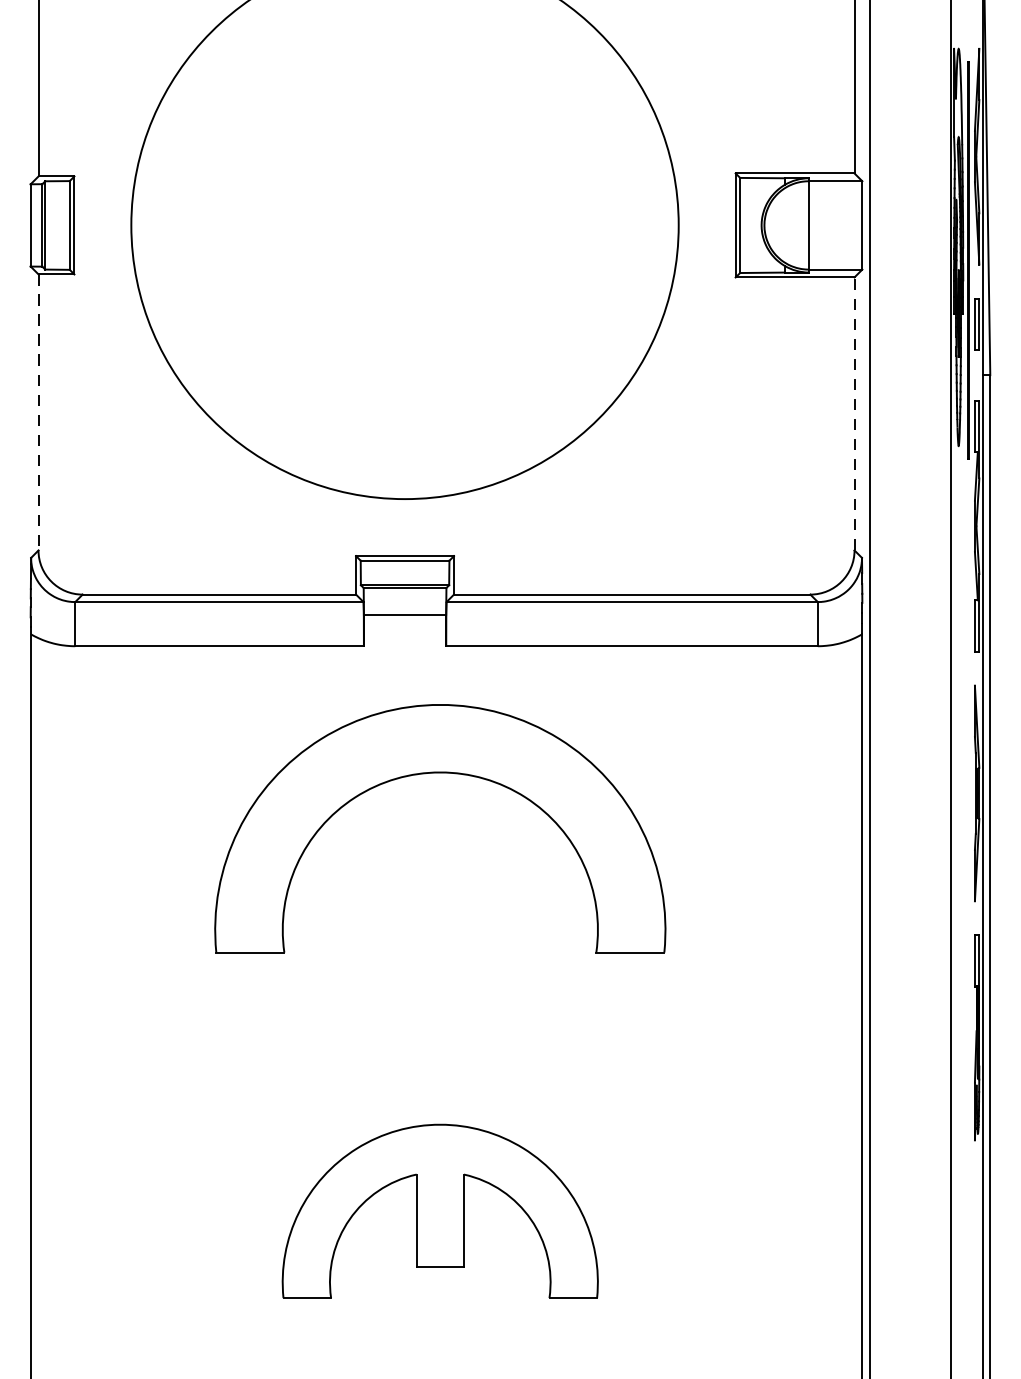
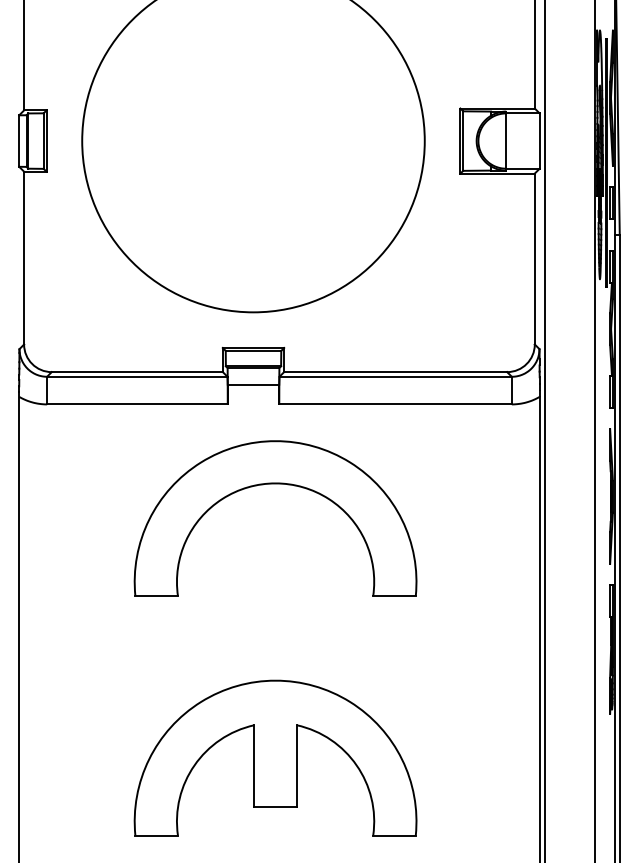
line: (39, 413) -> (24, 258), dashed -> solid
line: (854, 413) -> (534, 258), dashed -> solid
part: (440, 1210) -> (275, 757), size x1.43

